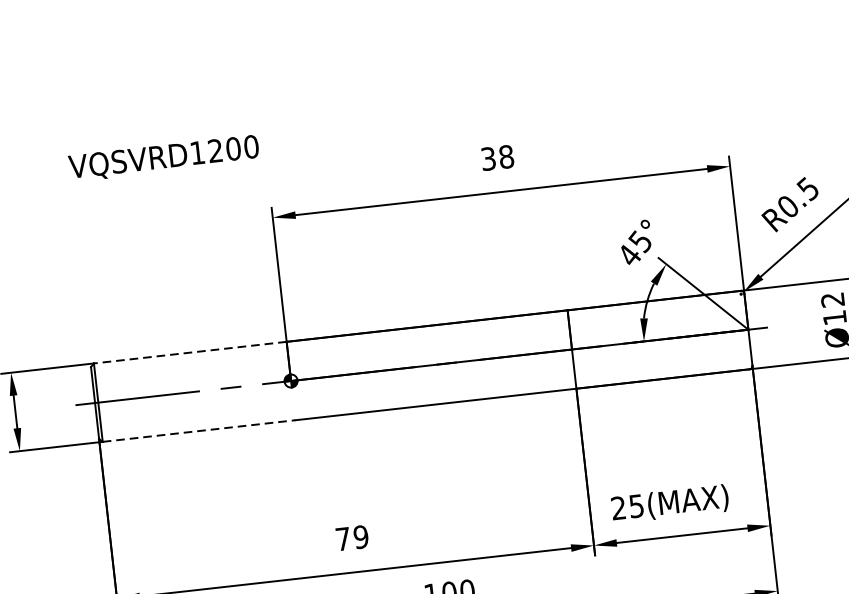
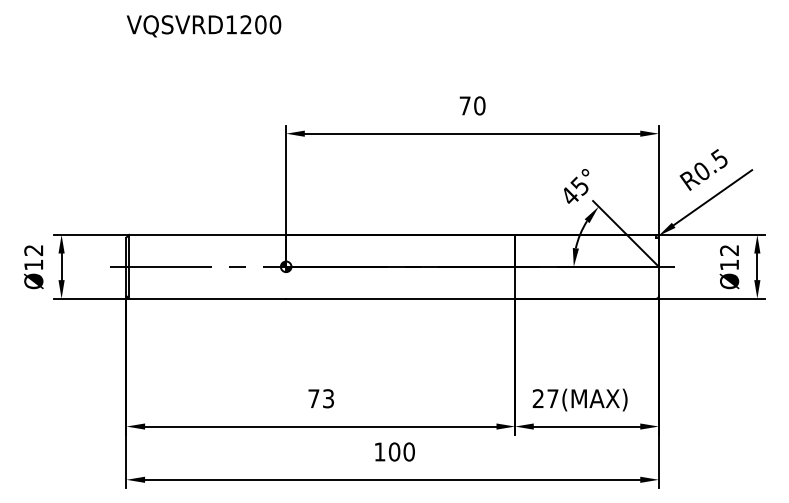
text: (497, 157) -> (472, 105), 38 -> 70
text: (163, 158) -> (203, 26), moved
line: (190, 352) -> (207, 234), dashed -> solid
line: (198, 430) -> (207, 298), dashed -> solid
text: (635, 505) -> (552, 398), 25(MAX) -> 27(MAX)
text: (361, 536) -> (328, 398), 79 -> 73

